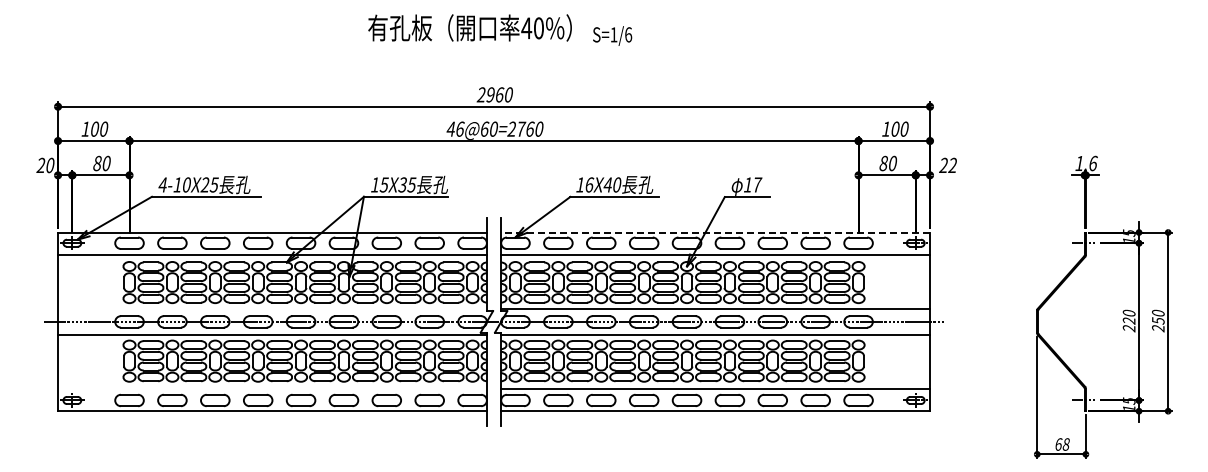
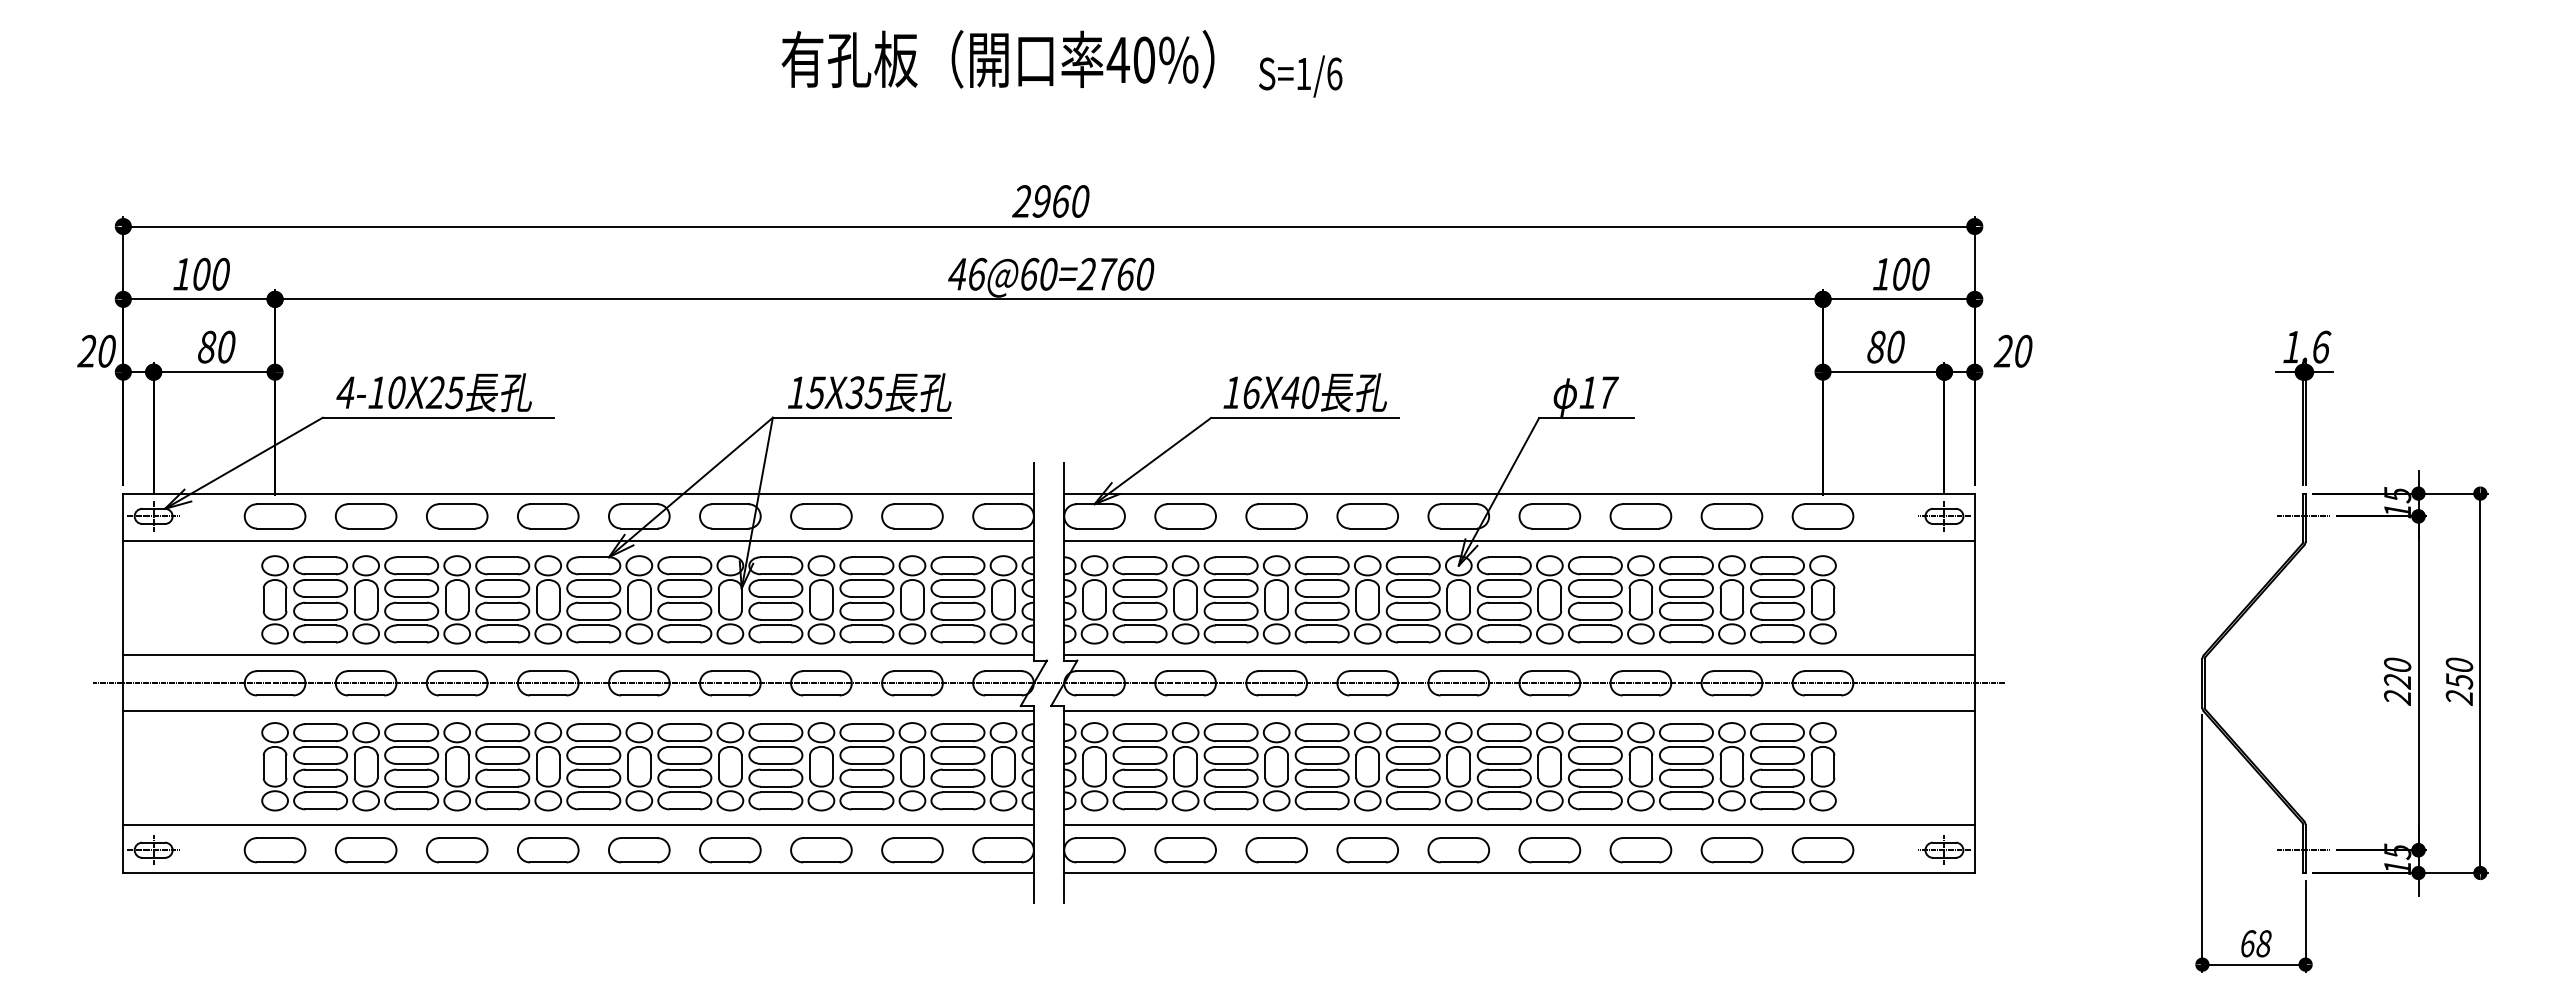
text: (952, 165) -> (2022, 351), 22 -> 20
line: (715, 232) -> (1519, 493), dashed -> solid
line: (272, 308) -> (578, 654), added
line: (272, 388) -> (578, 824), added

